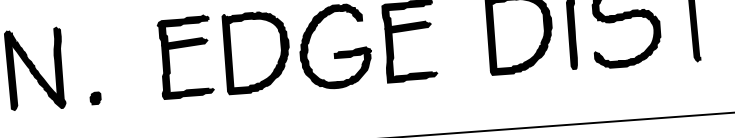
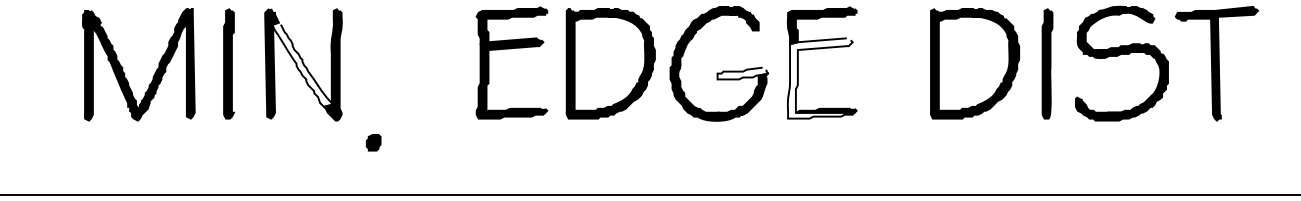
fill: (409, 51) -> (820, 78), removed
fill: (352, 52) -> (742, 73), removed
fill: (34, 69) -> (302, 64), removed
part: (95, 98) -> (373, 142), moved

